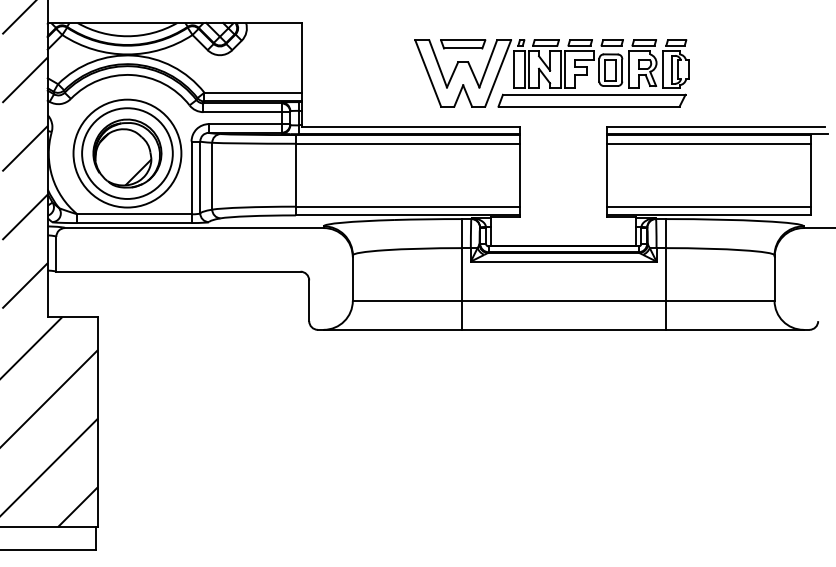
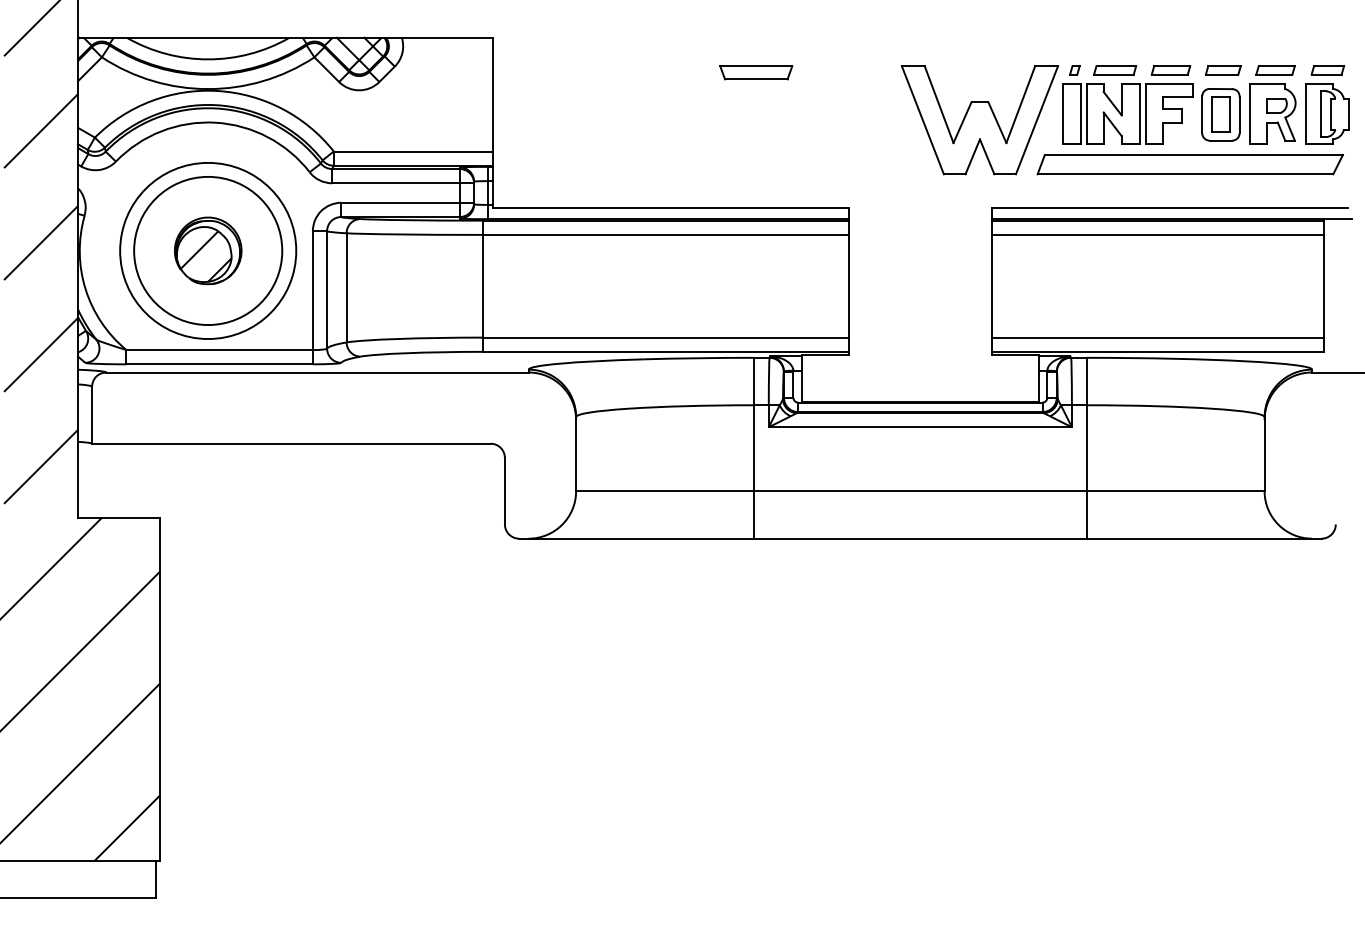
part: (551, 73) -> (1124, 120), moved
part: (127, 153) -> (208, 250), size x0.6

